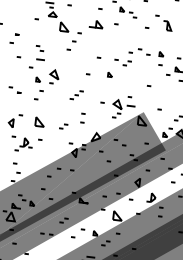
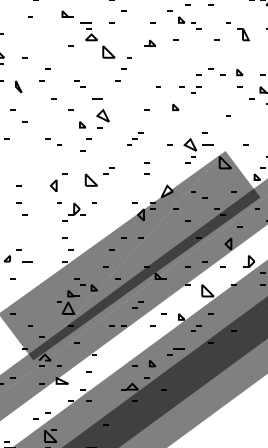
part: (96, 23) -> (149, 42), size x0.62
line: (40, 59) -> (97, 98), moved
part: (63, 125) -> (108, 170), moved

